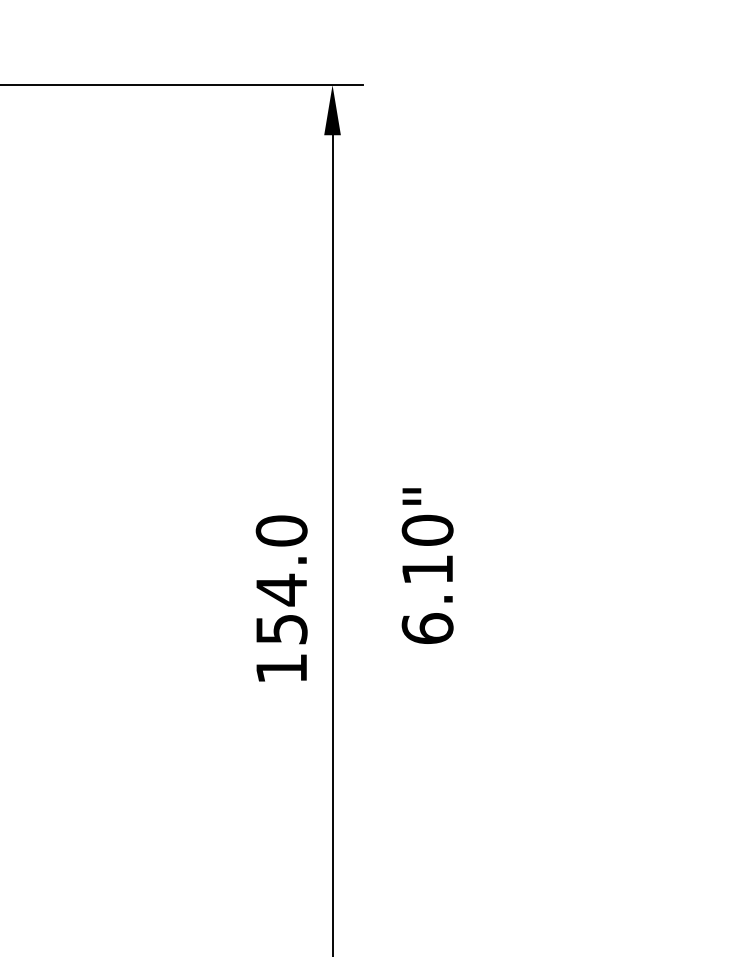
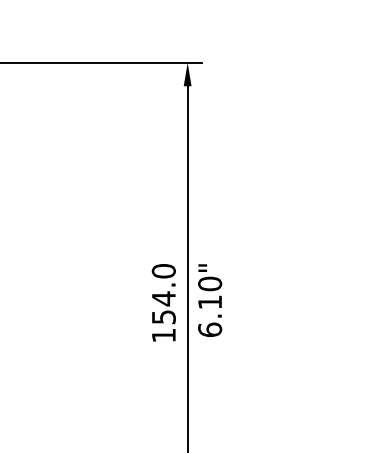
text: (428, 565) -> (210, 300), moved

